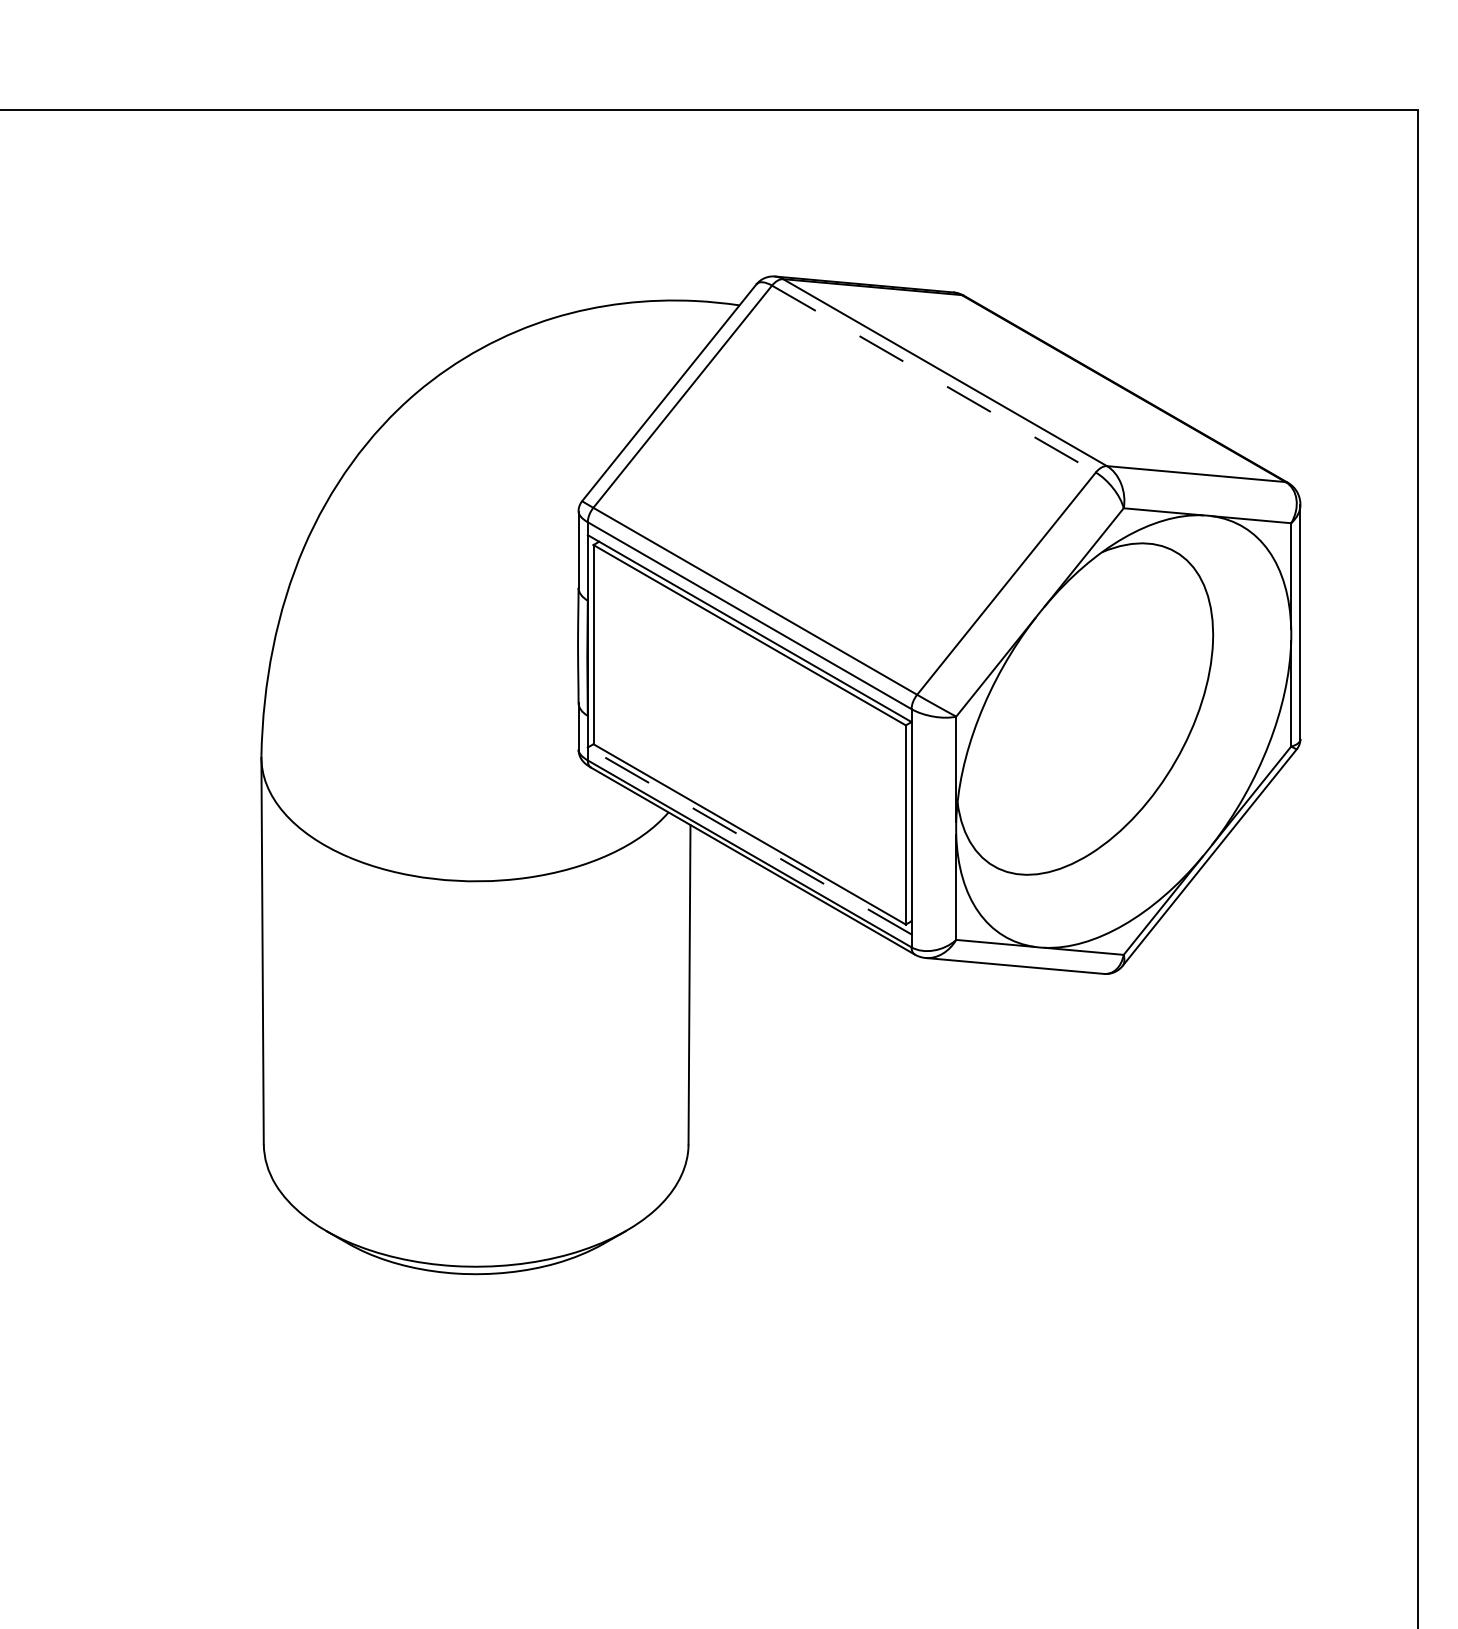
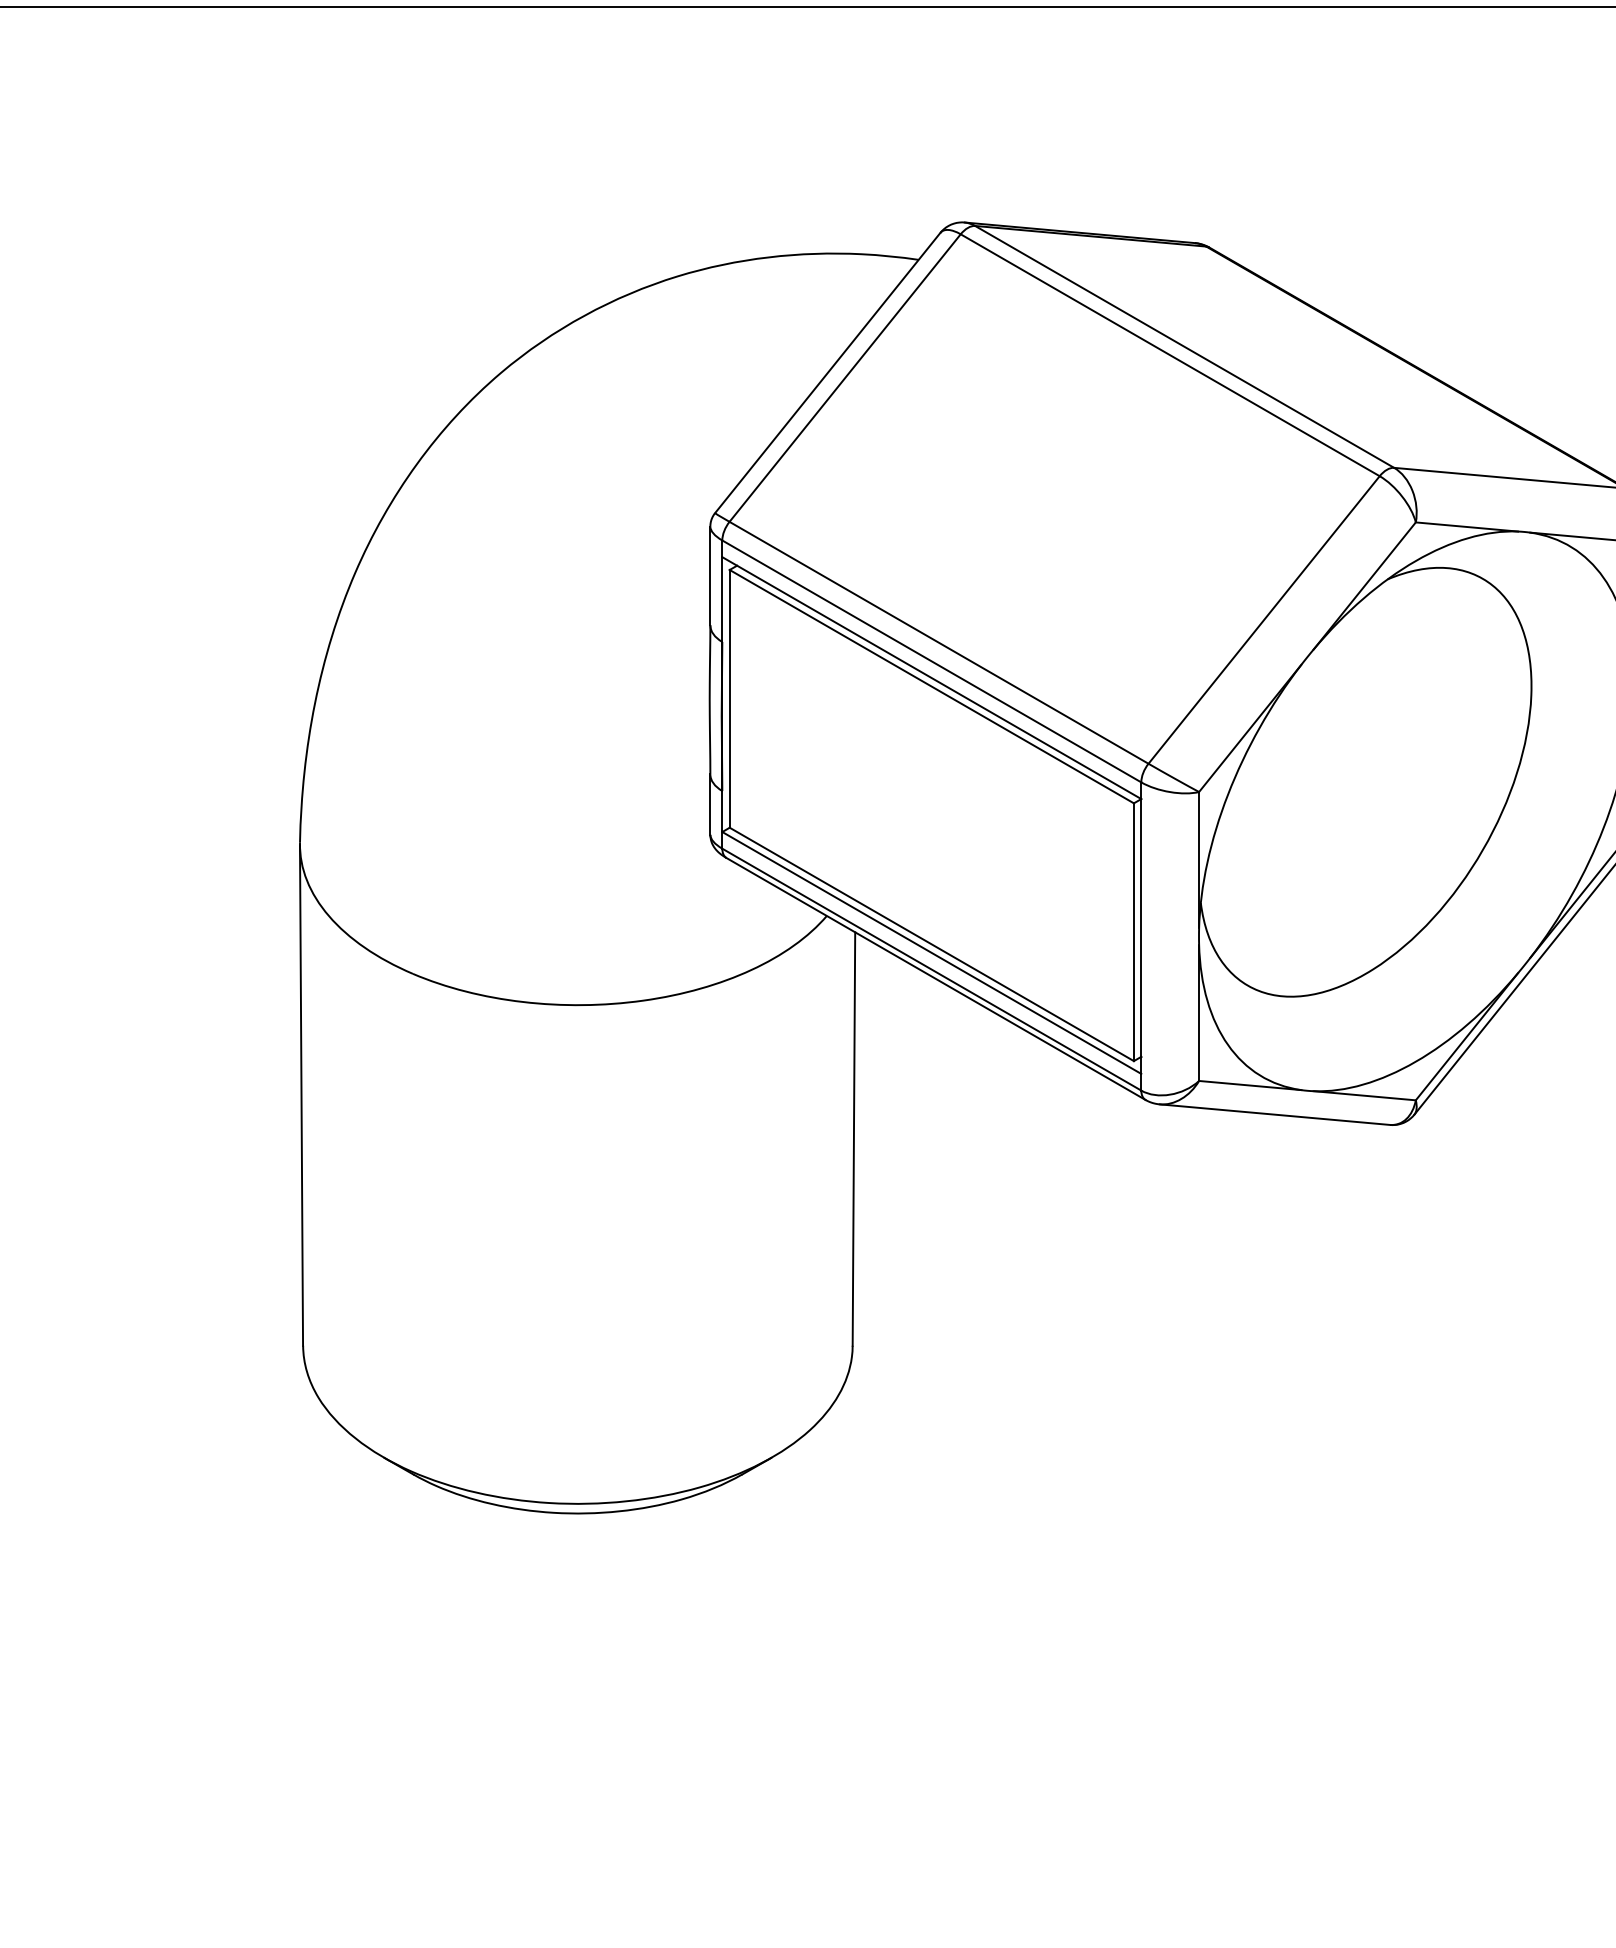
line: (933, 379) -> (1169, 355), dashed -> solid
line: (749, 841) -> (931, 953), dashed -> solid

